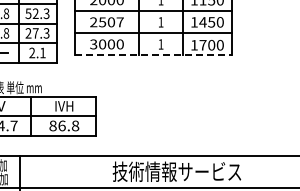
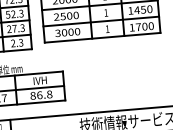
text: (119, 22) -> (75, 15), 2507 -> 2500
text: (42, 52) -> (20, 42), 2.1 -> 2.3
line: (153, 55) -> (102, 37), dashed -> solid

